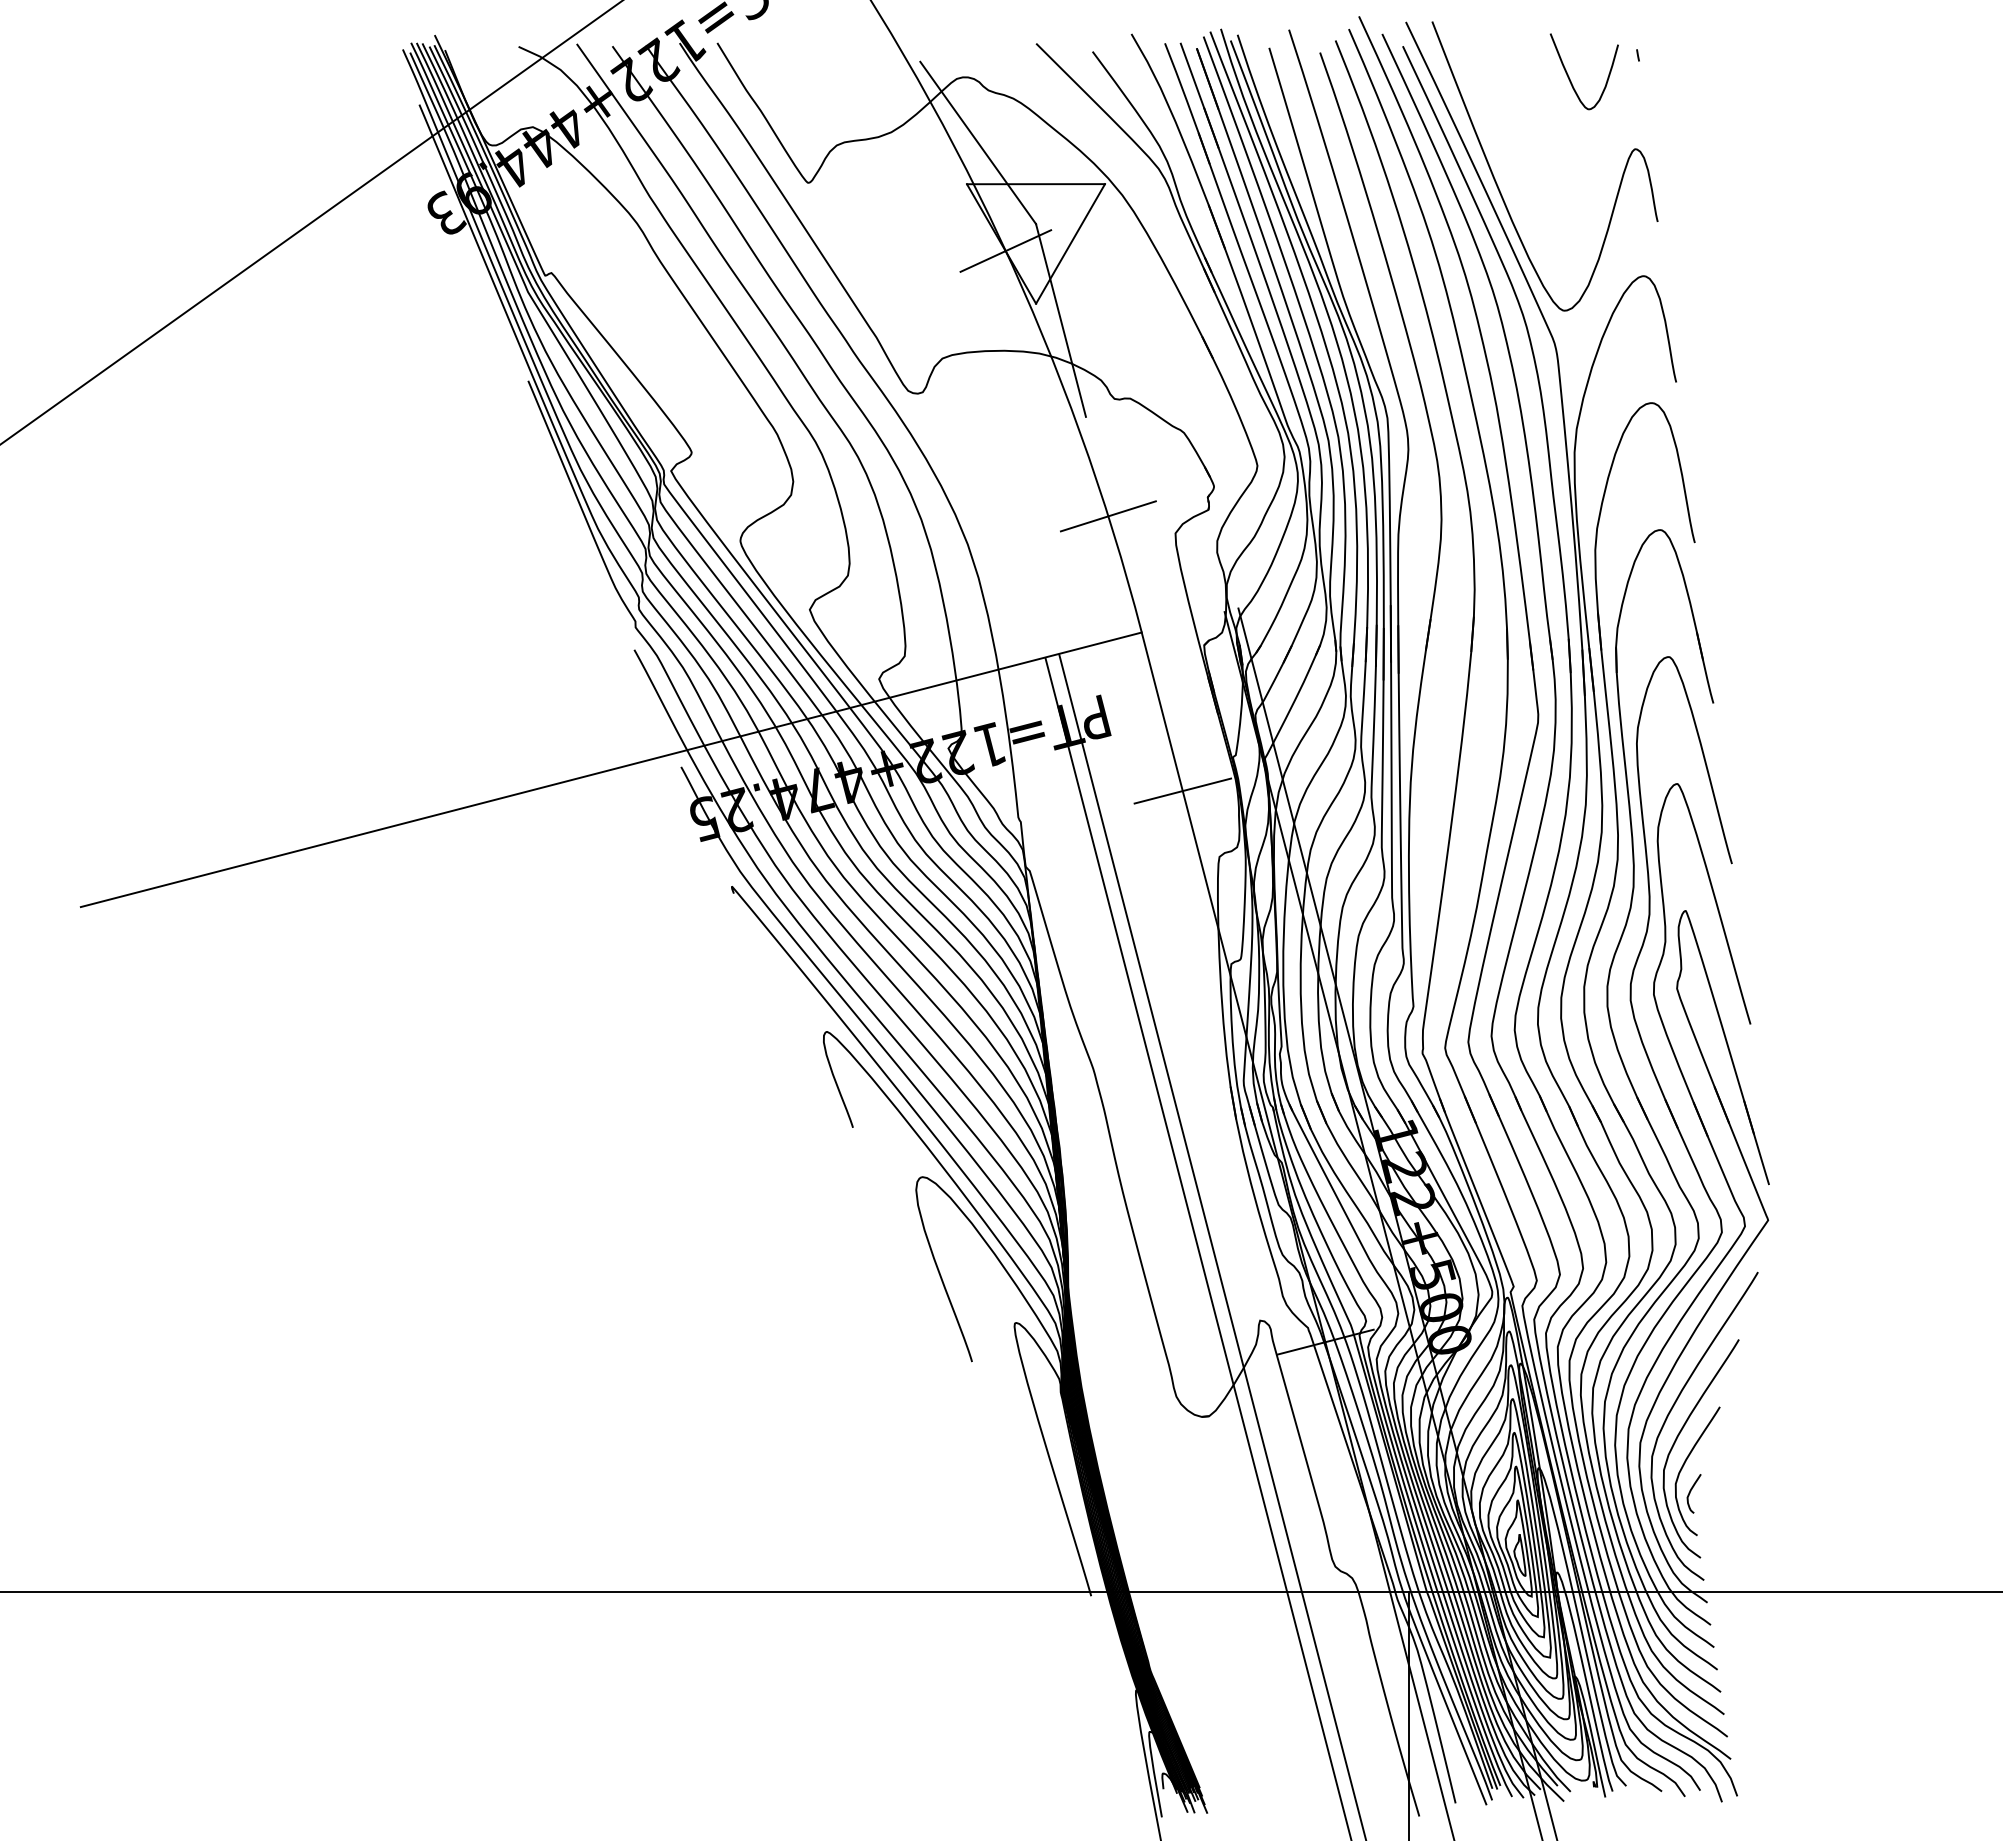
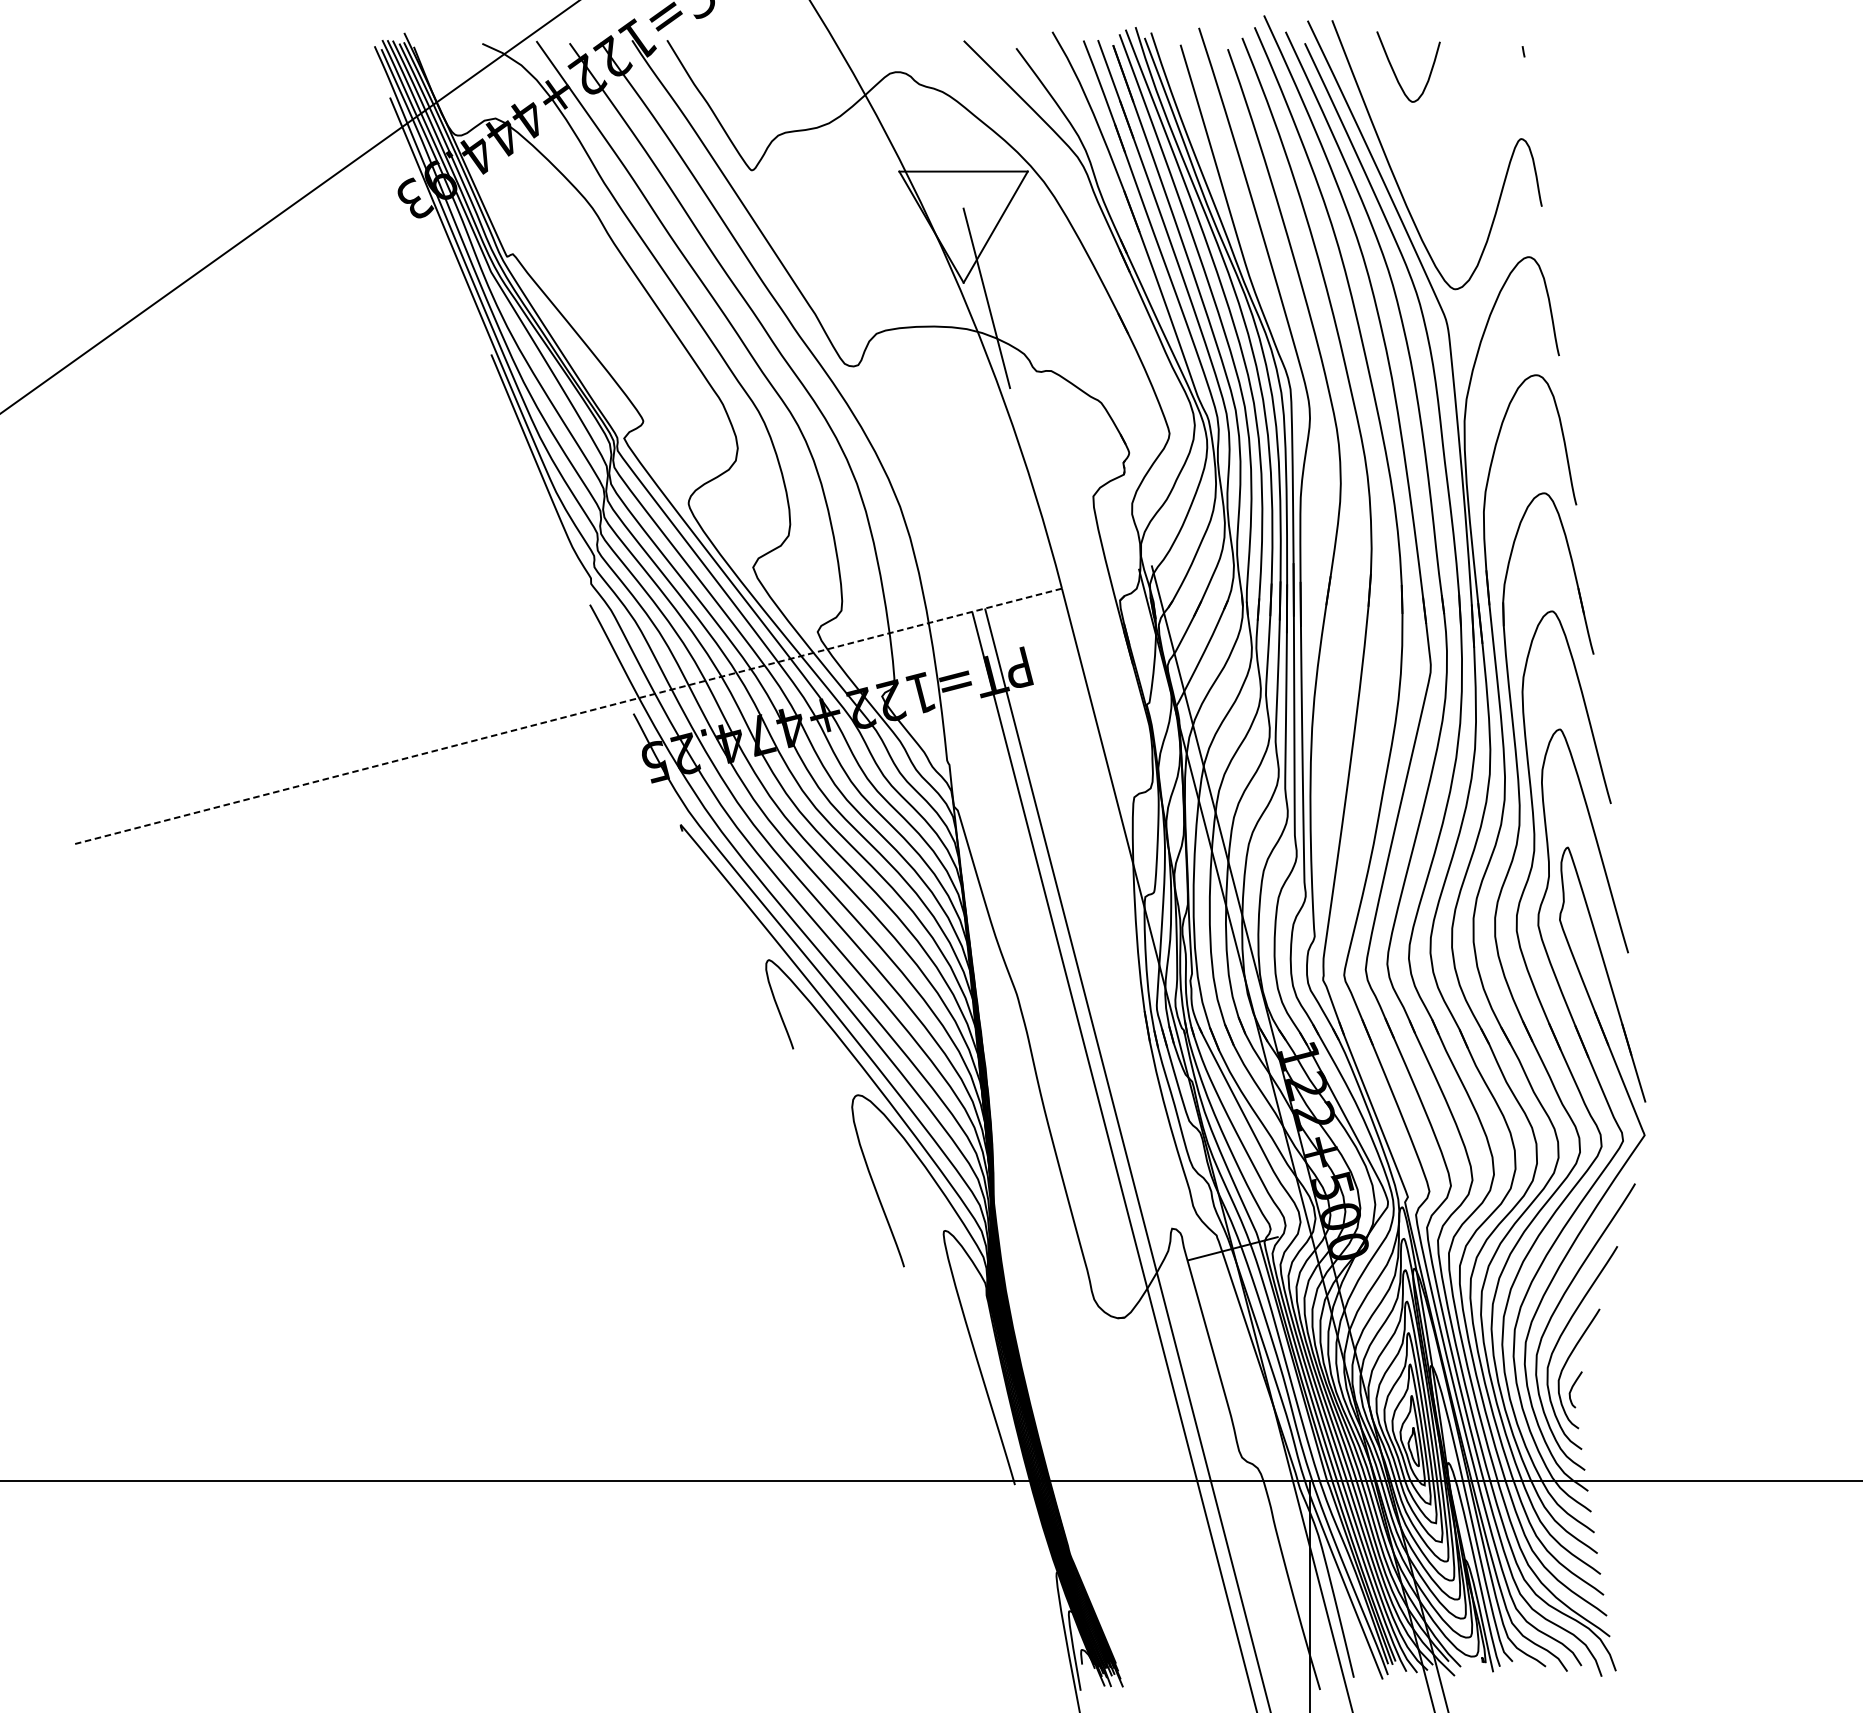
curve: (1570, 78) -> (1395, 73), moved
line: (978, 142) -> (910, 132), removed
line: (1005, 250) -> (935, 233), removed
line: (1107, 516) -> (1030, 480), removed
line: (611, 769) -> (568, 716), solid -> dashed
line: (1182, 790) -> (1099, 735), removed

